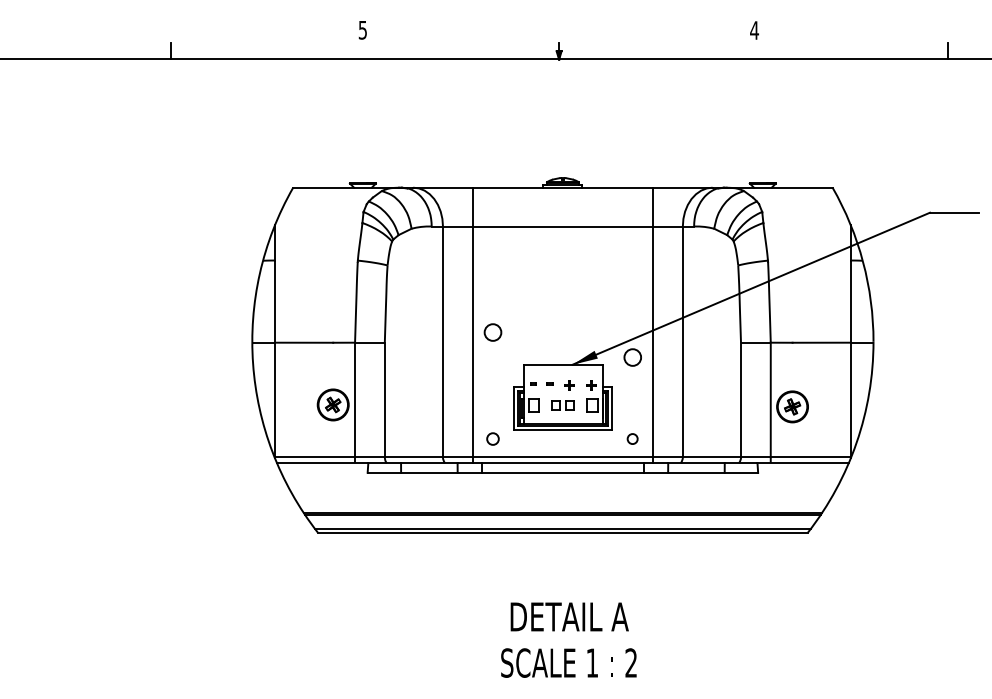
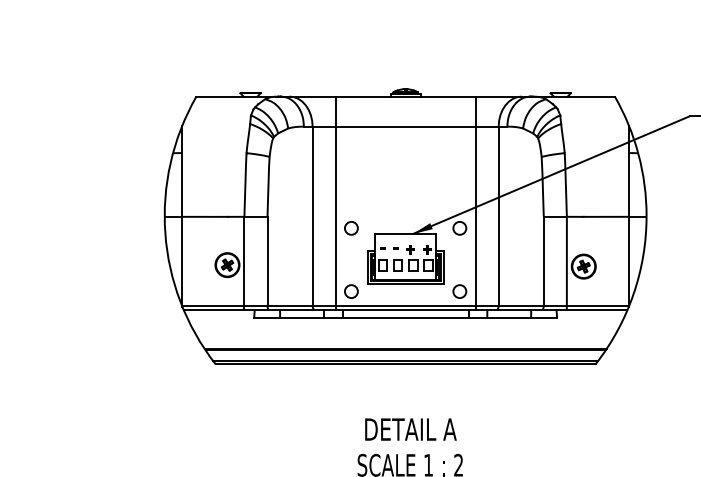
circle: (492, 332) -> (351, 228), moved
part: (562, 405) -> (405, 265), size x1.43
circle: (492, 438) -> (351, 291), size x1.43
circle: (632, 438) -> (459, 291), size x1.67

